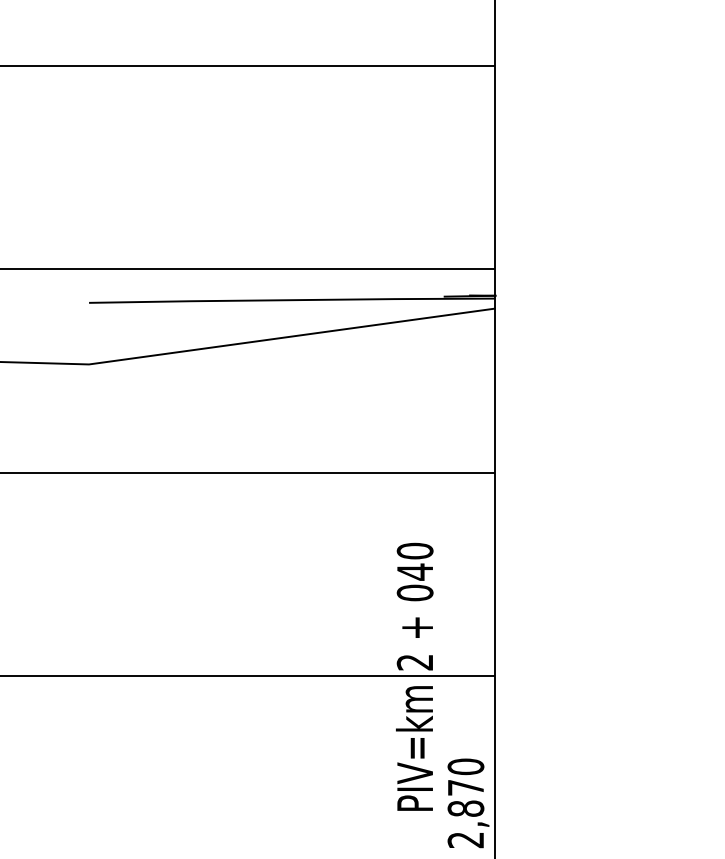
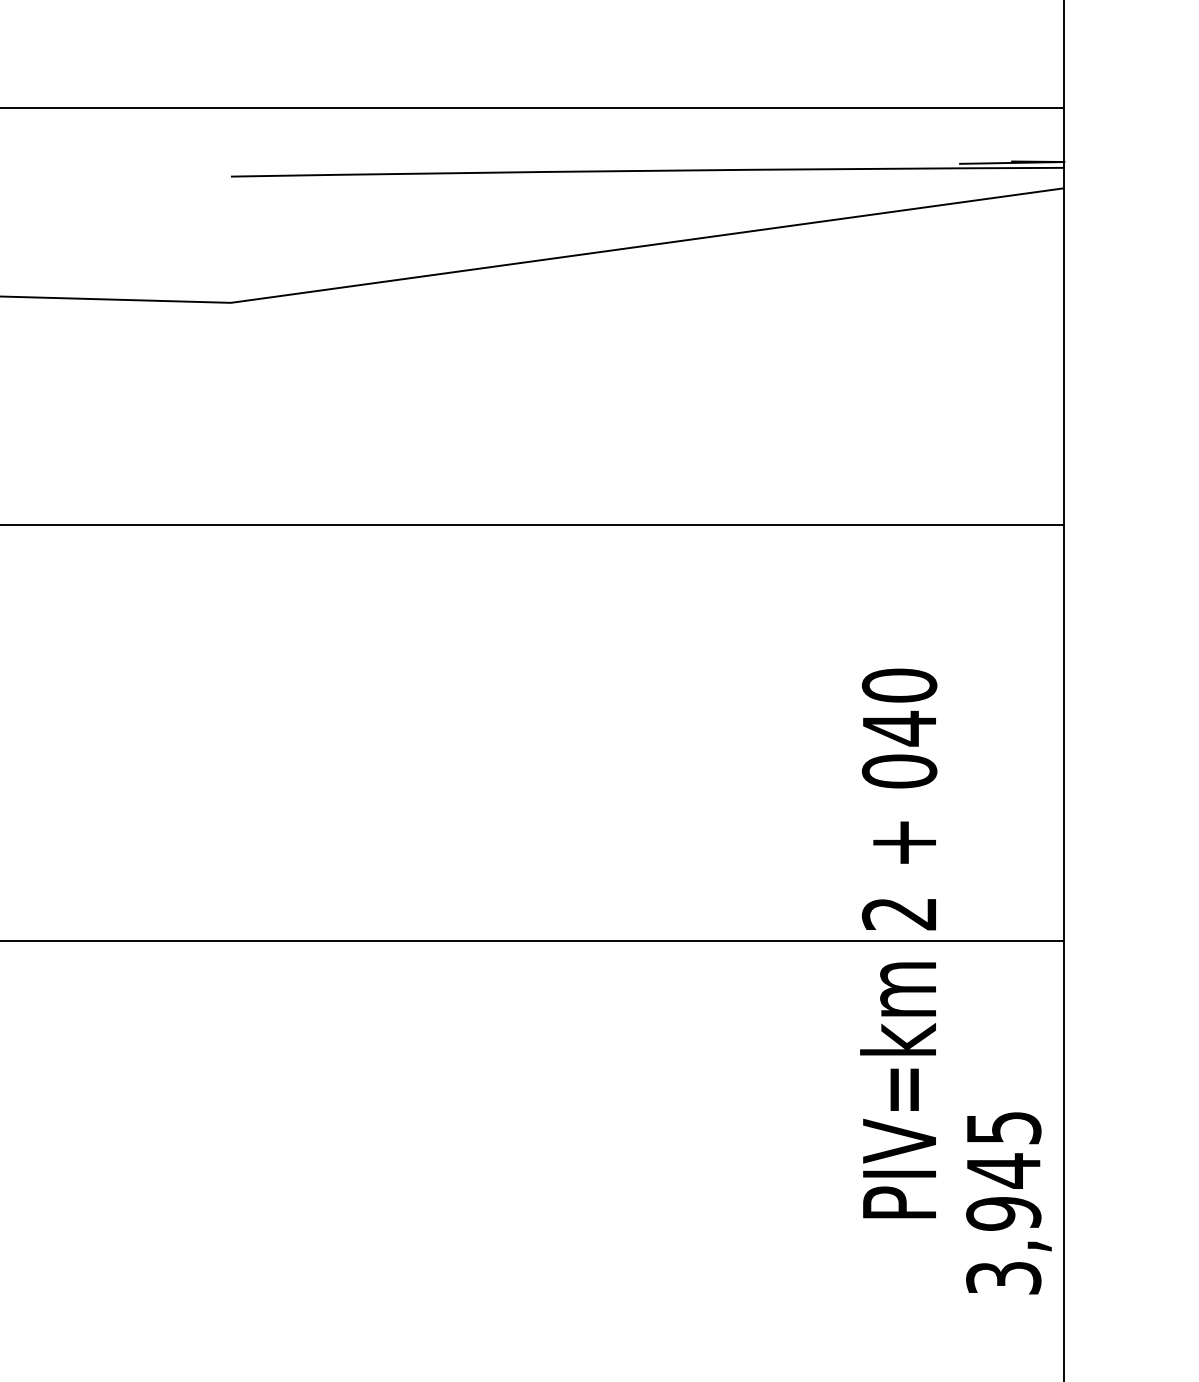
text: (465, 803) -> (1002, 1203), 2,870 -> 3,945

